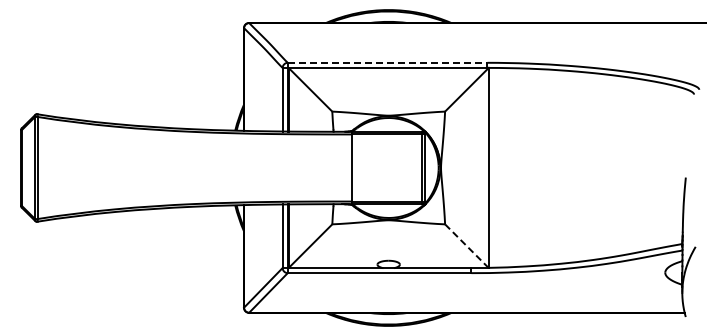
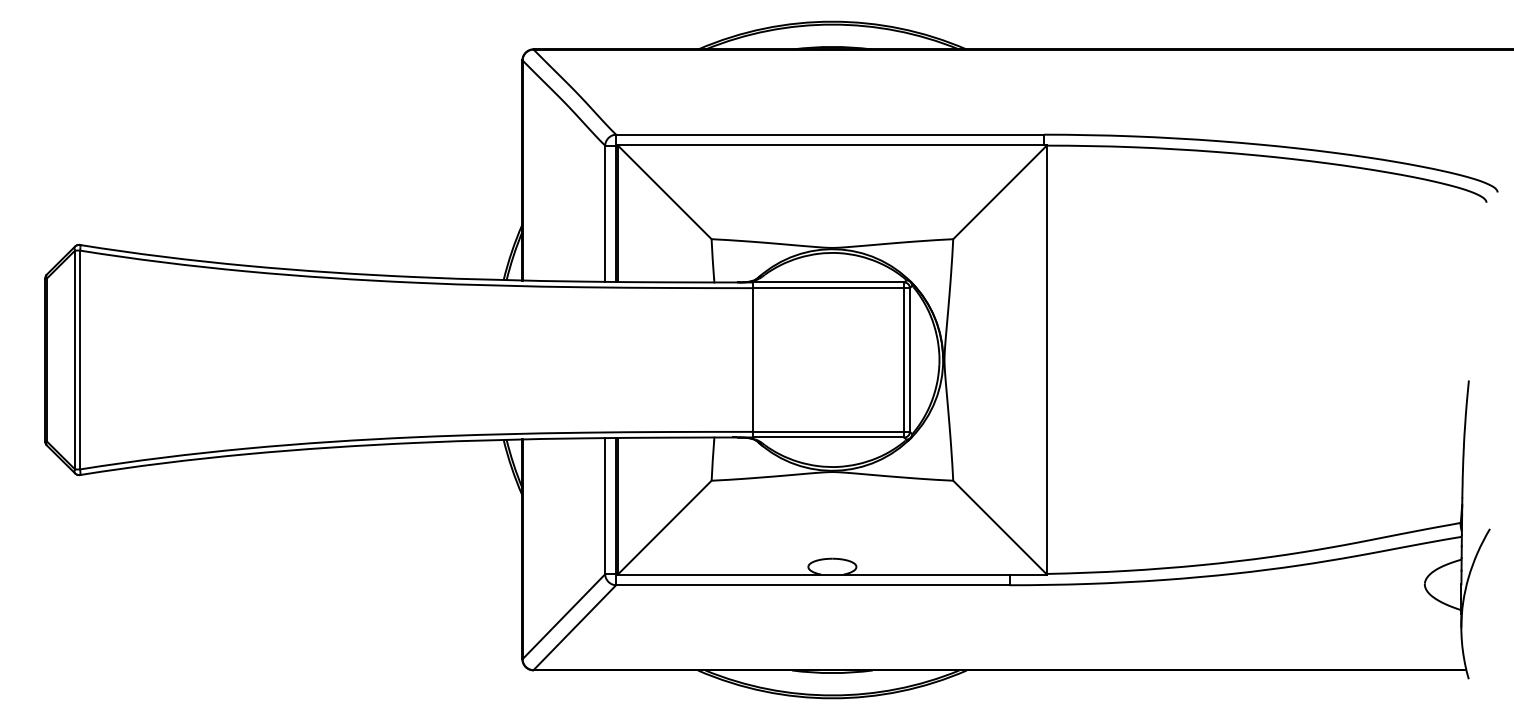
line: (387, 62) -> (829, 134), dashed -> solid
line: (466, 246) -> (999, 528), dashed -> solid

